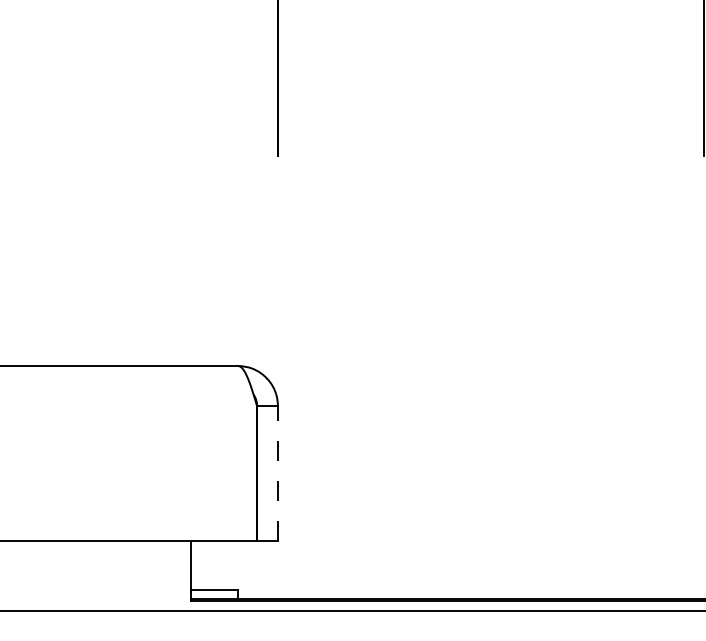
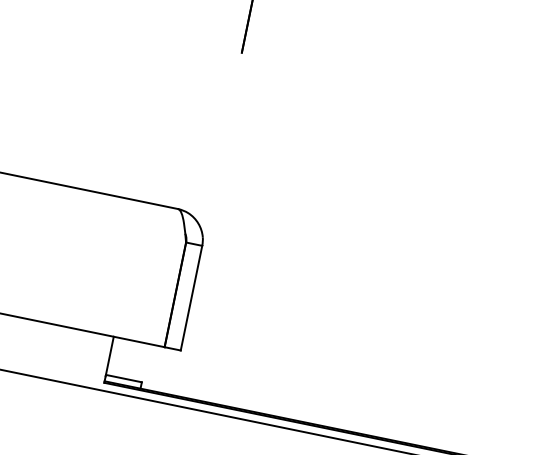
line: (277, 473) -> (191, 298), dashed -> solid

